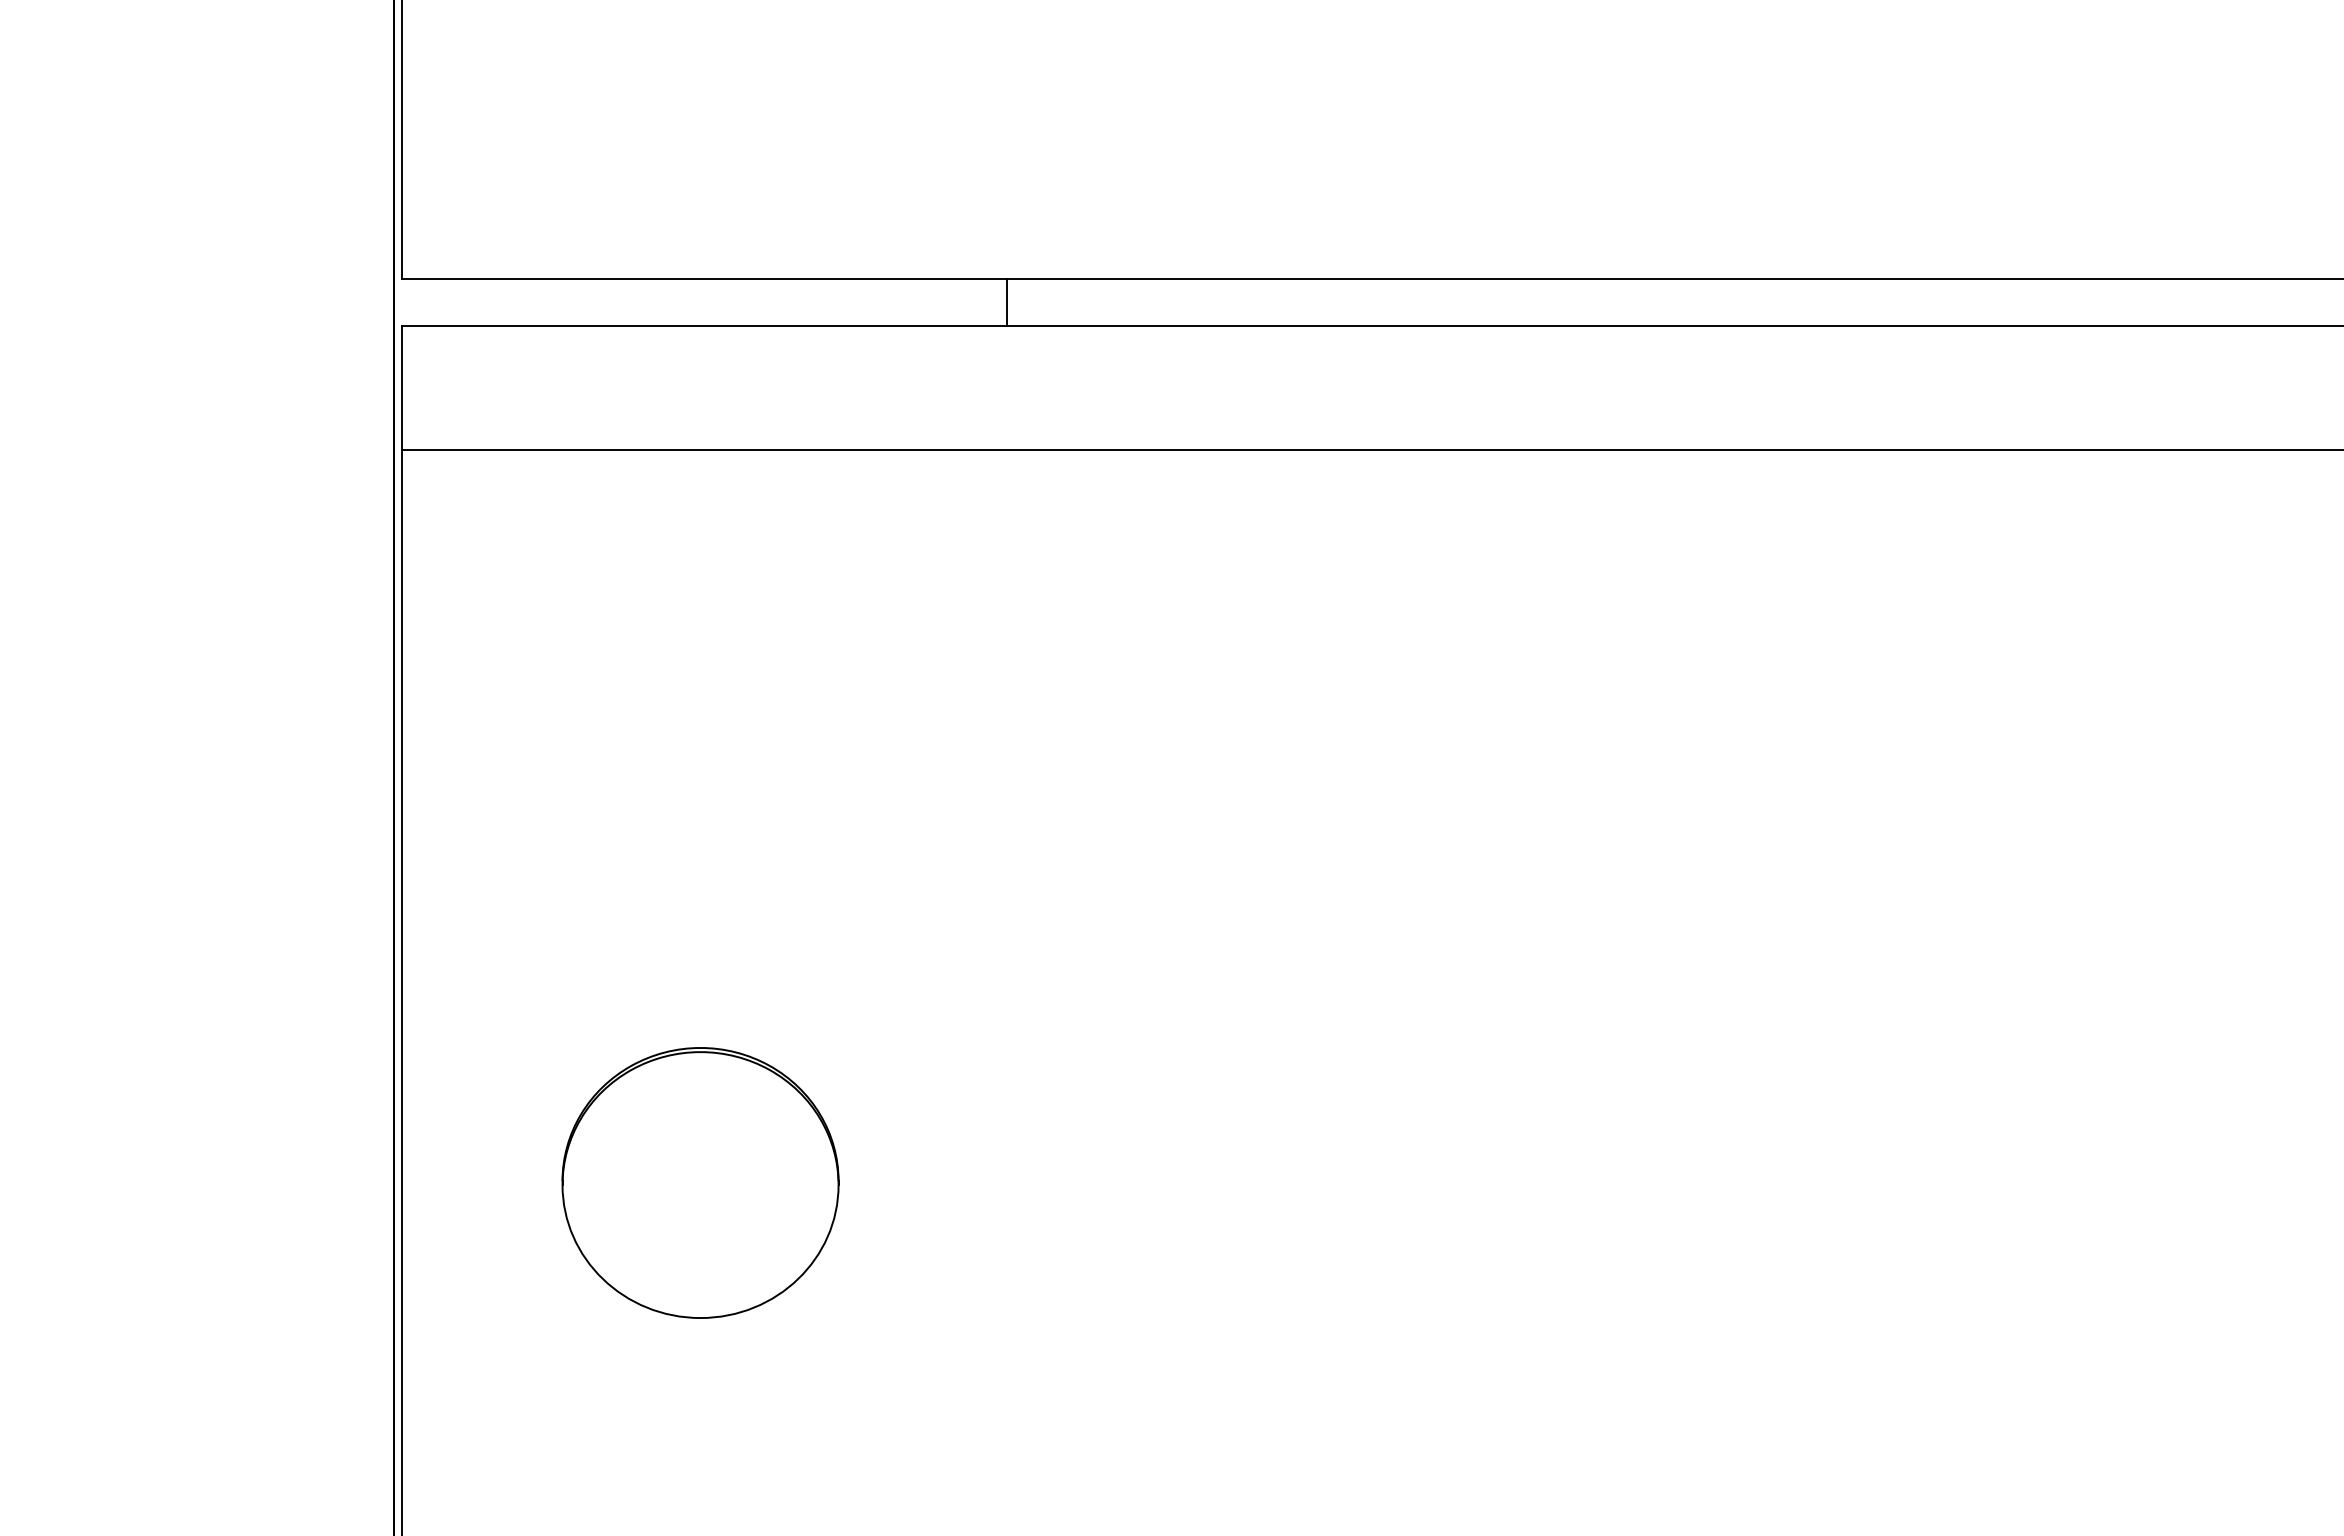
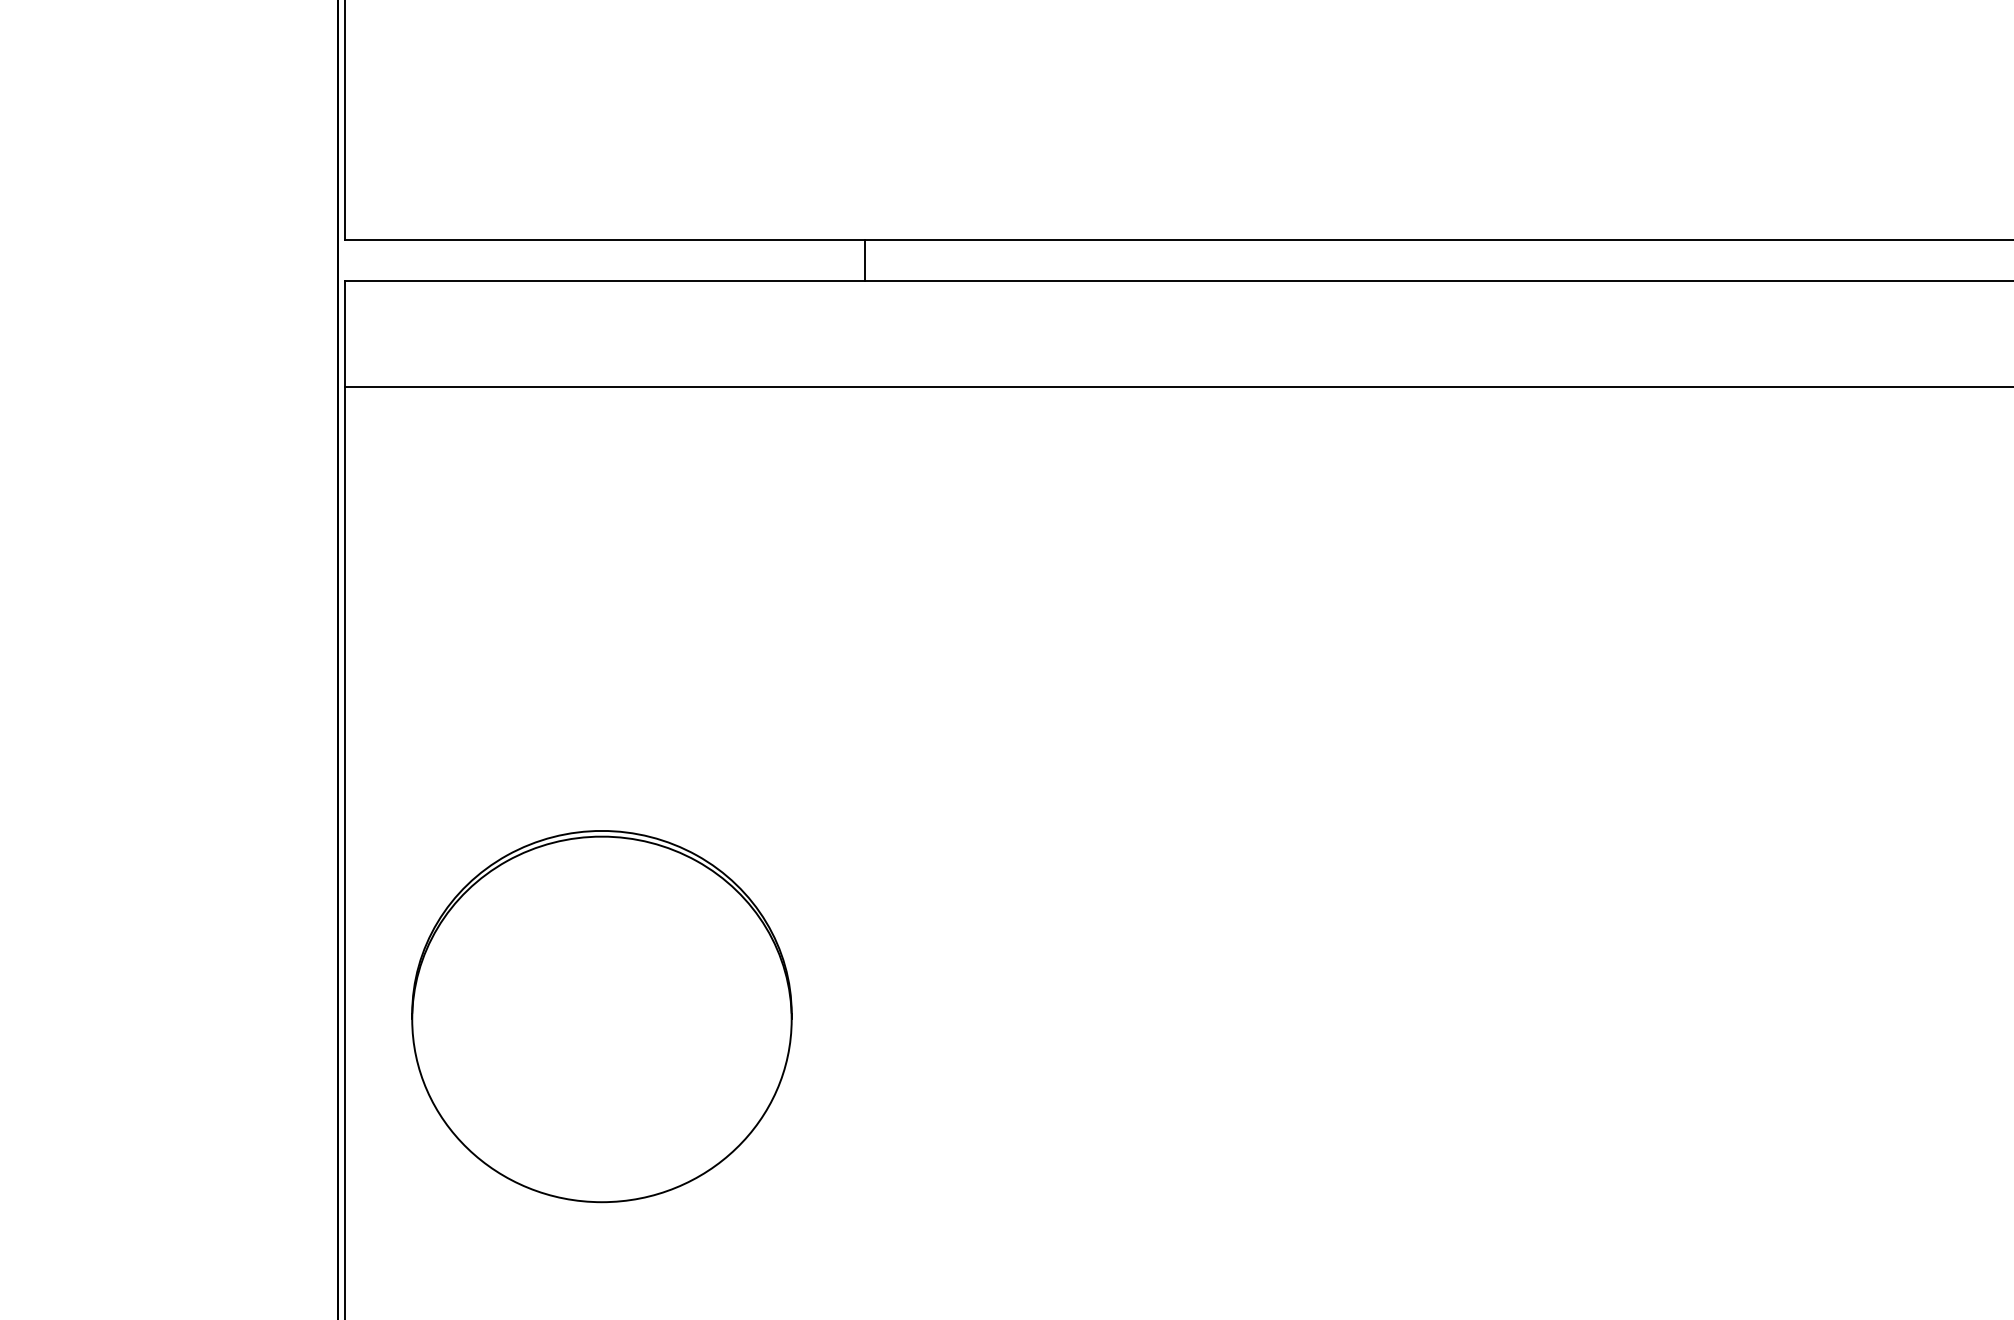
part: (700, 1182) -> (601, 1016), size x1.6

